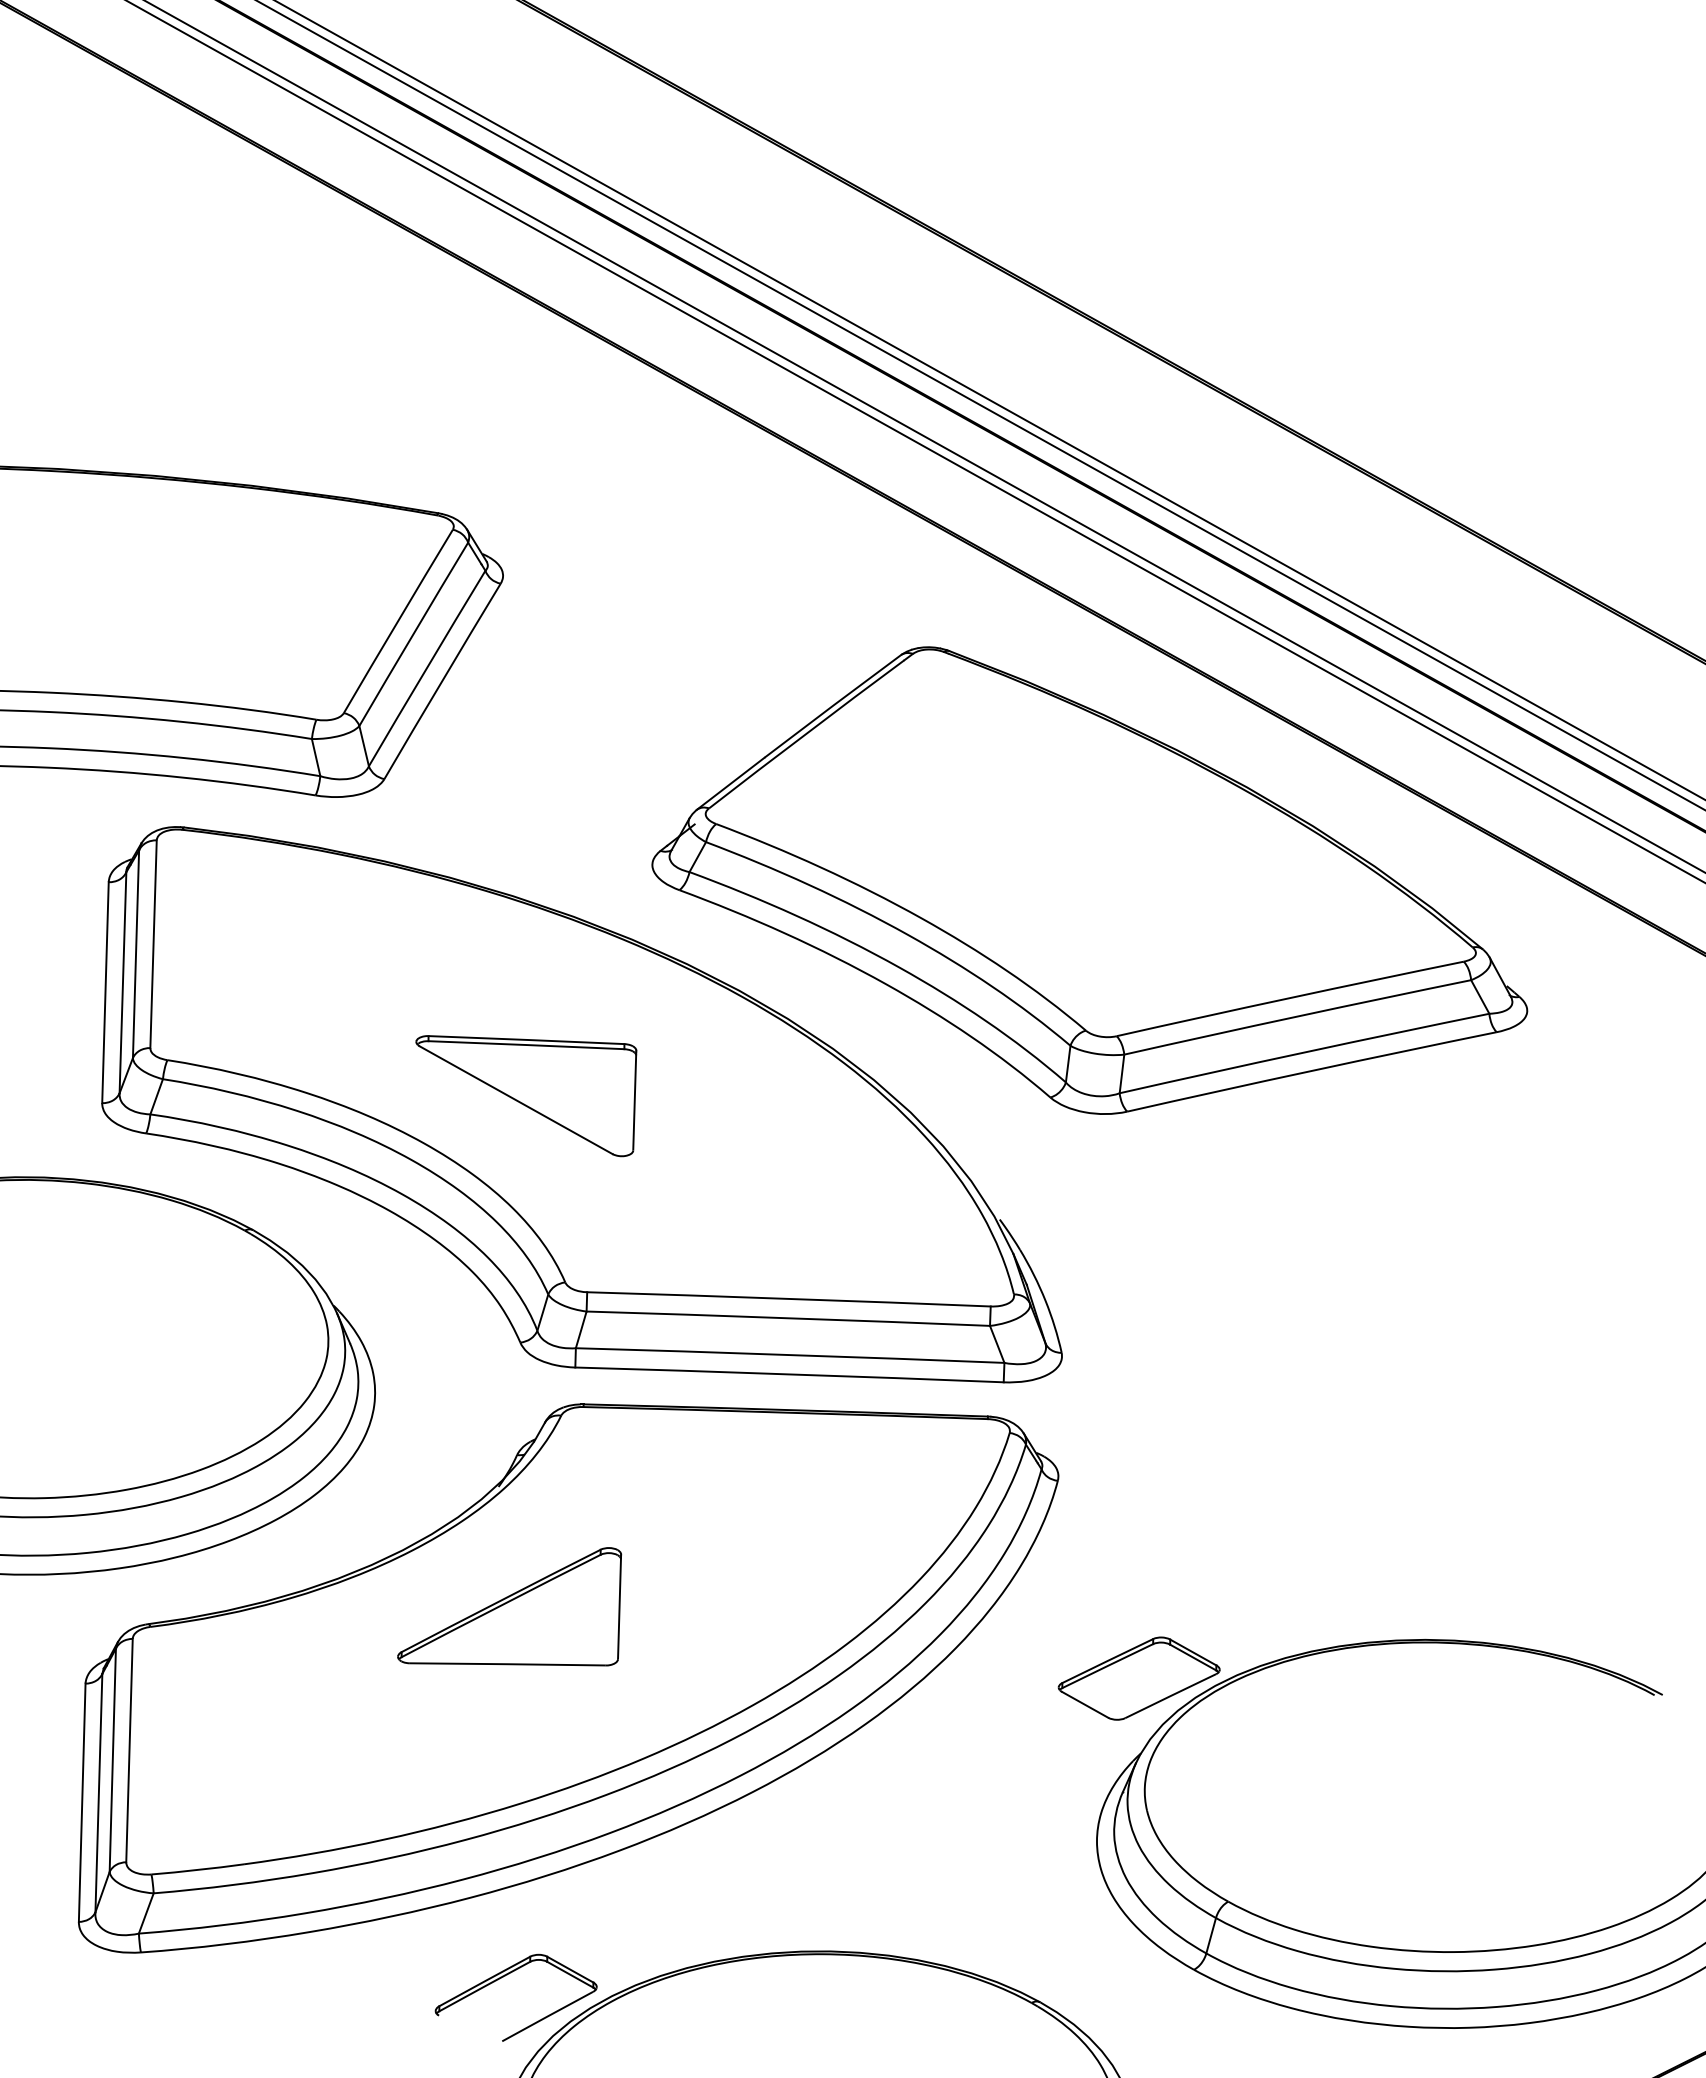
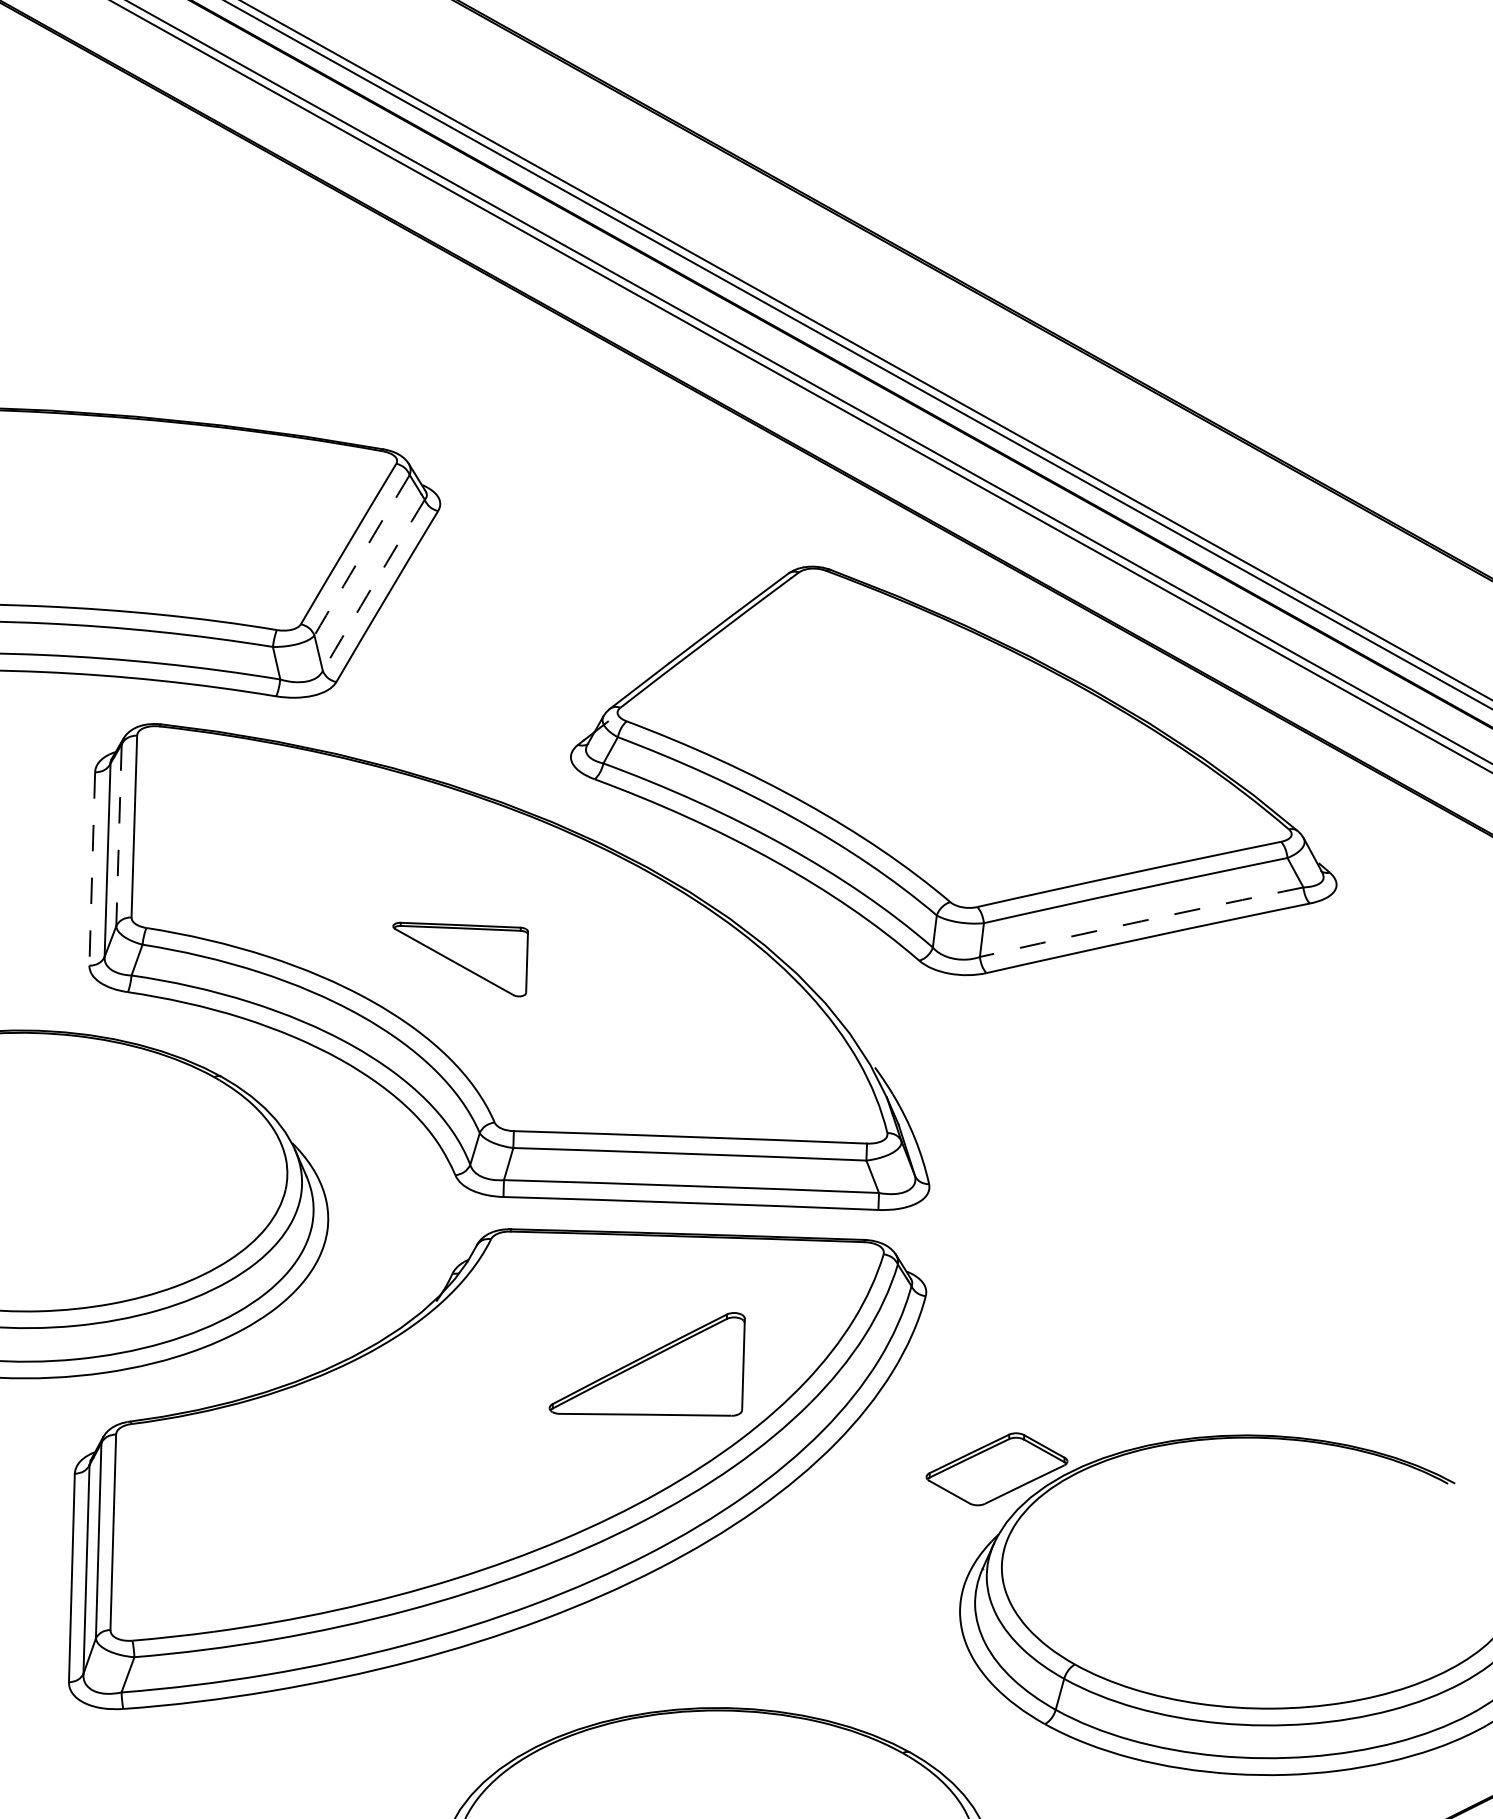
arc: (413, 634) -> (361, 555), solid -> dashed
arc: (426, 668) -> (373, 585), solid -> dashed
line: (136, 954) -> (119, 835), solid -> dashed
line: (105, 992) -> (92, 868), solid -> dashed
arc: (1304, 1052) -> (1141, 921), solid -> dashed
part: (526, 1096) -> (460, 959), size x0.7
part: (509, 1606) -> (647, 1364), moved
part: (505, 1976) -> (442, 1730), removed

